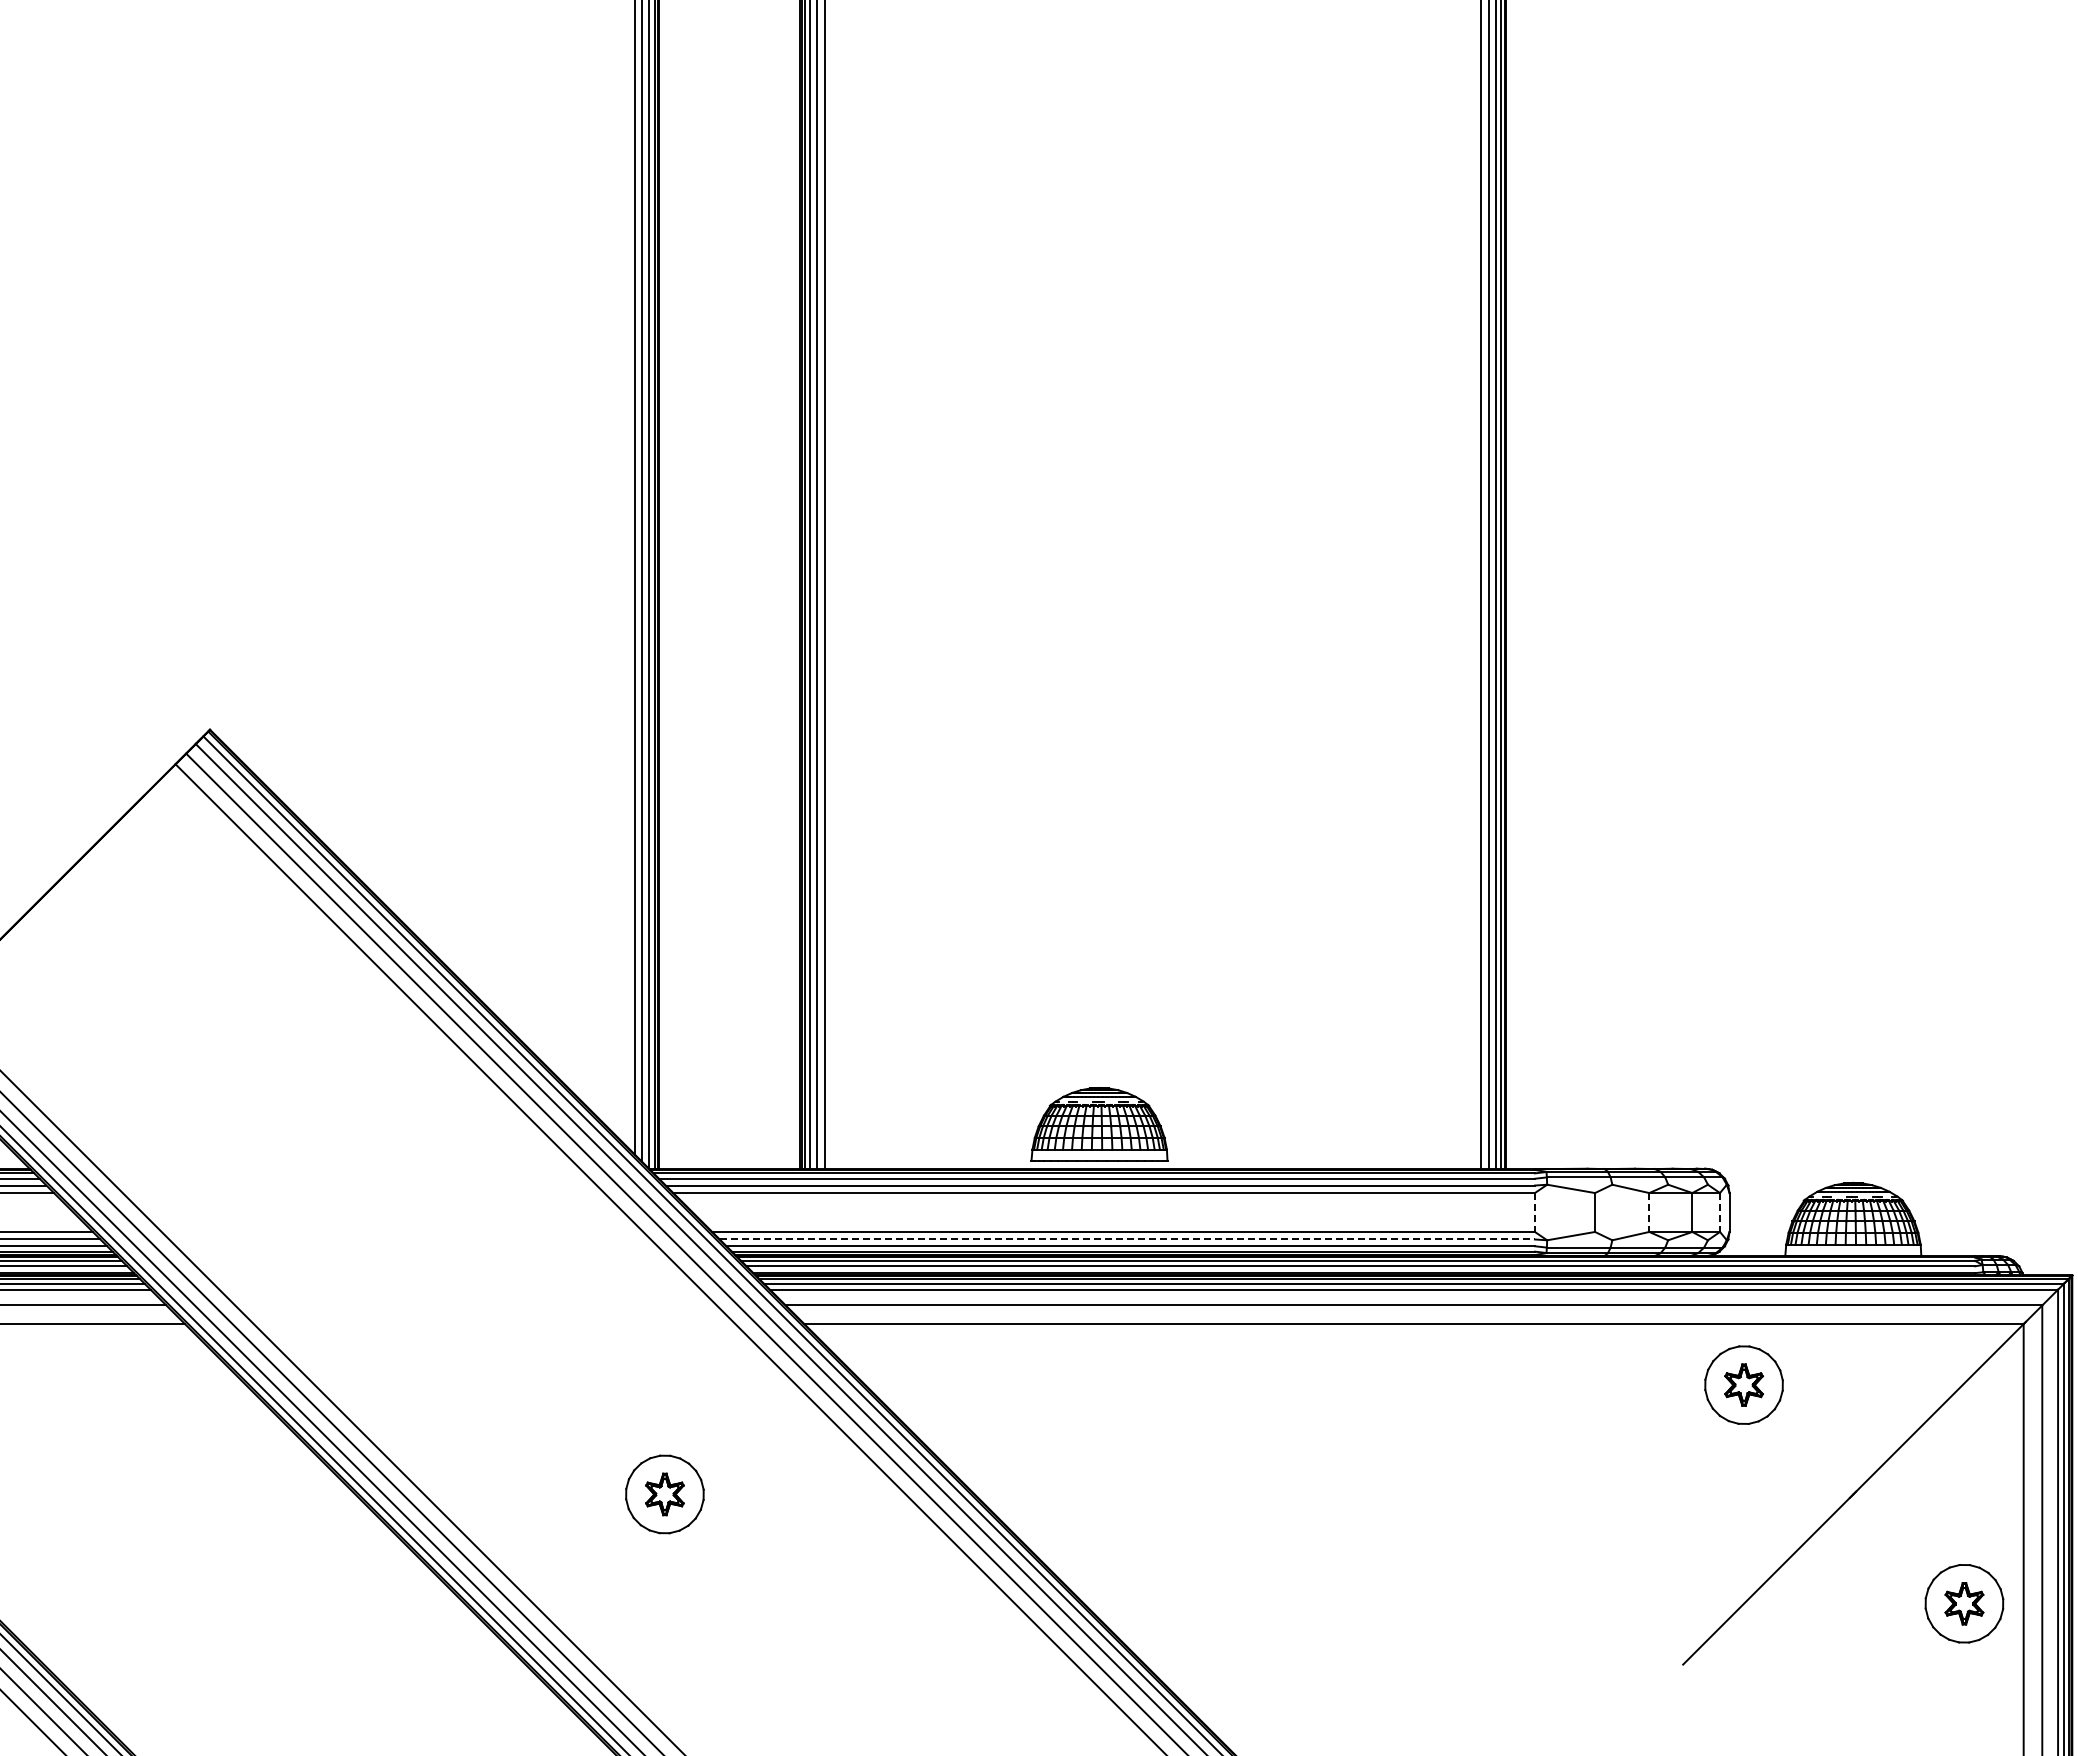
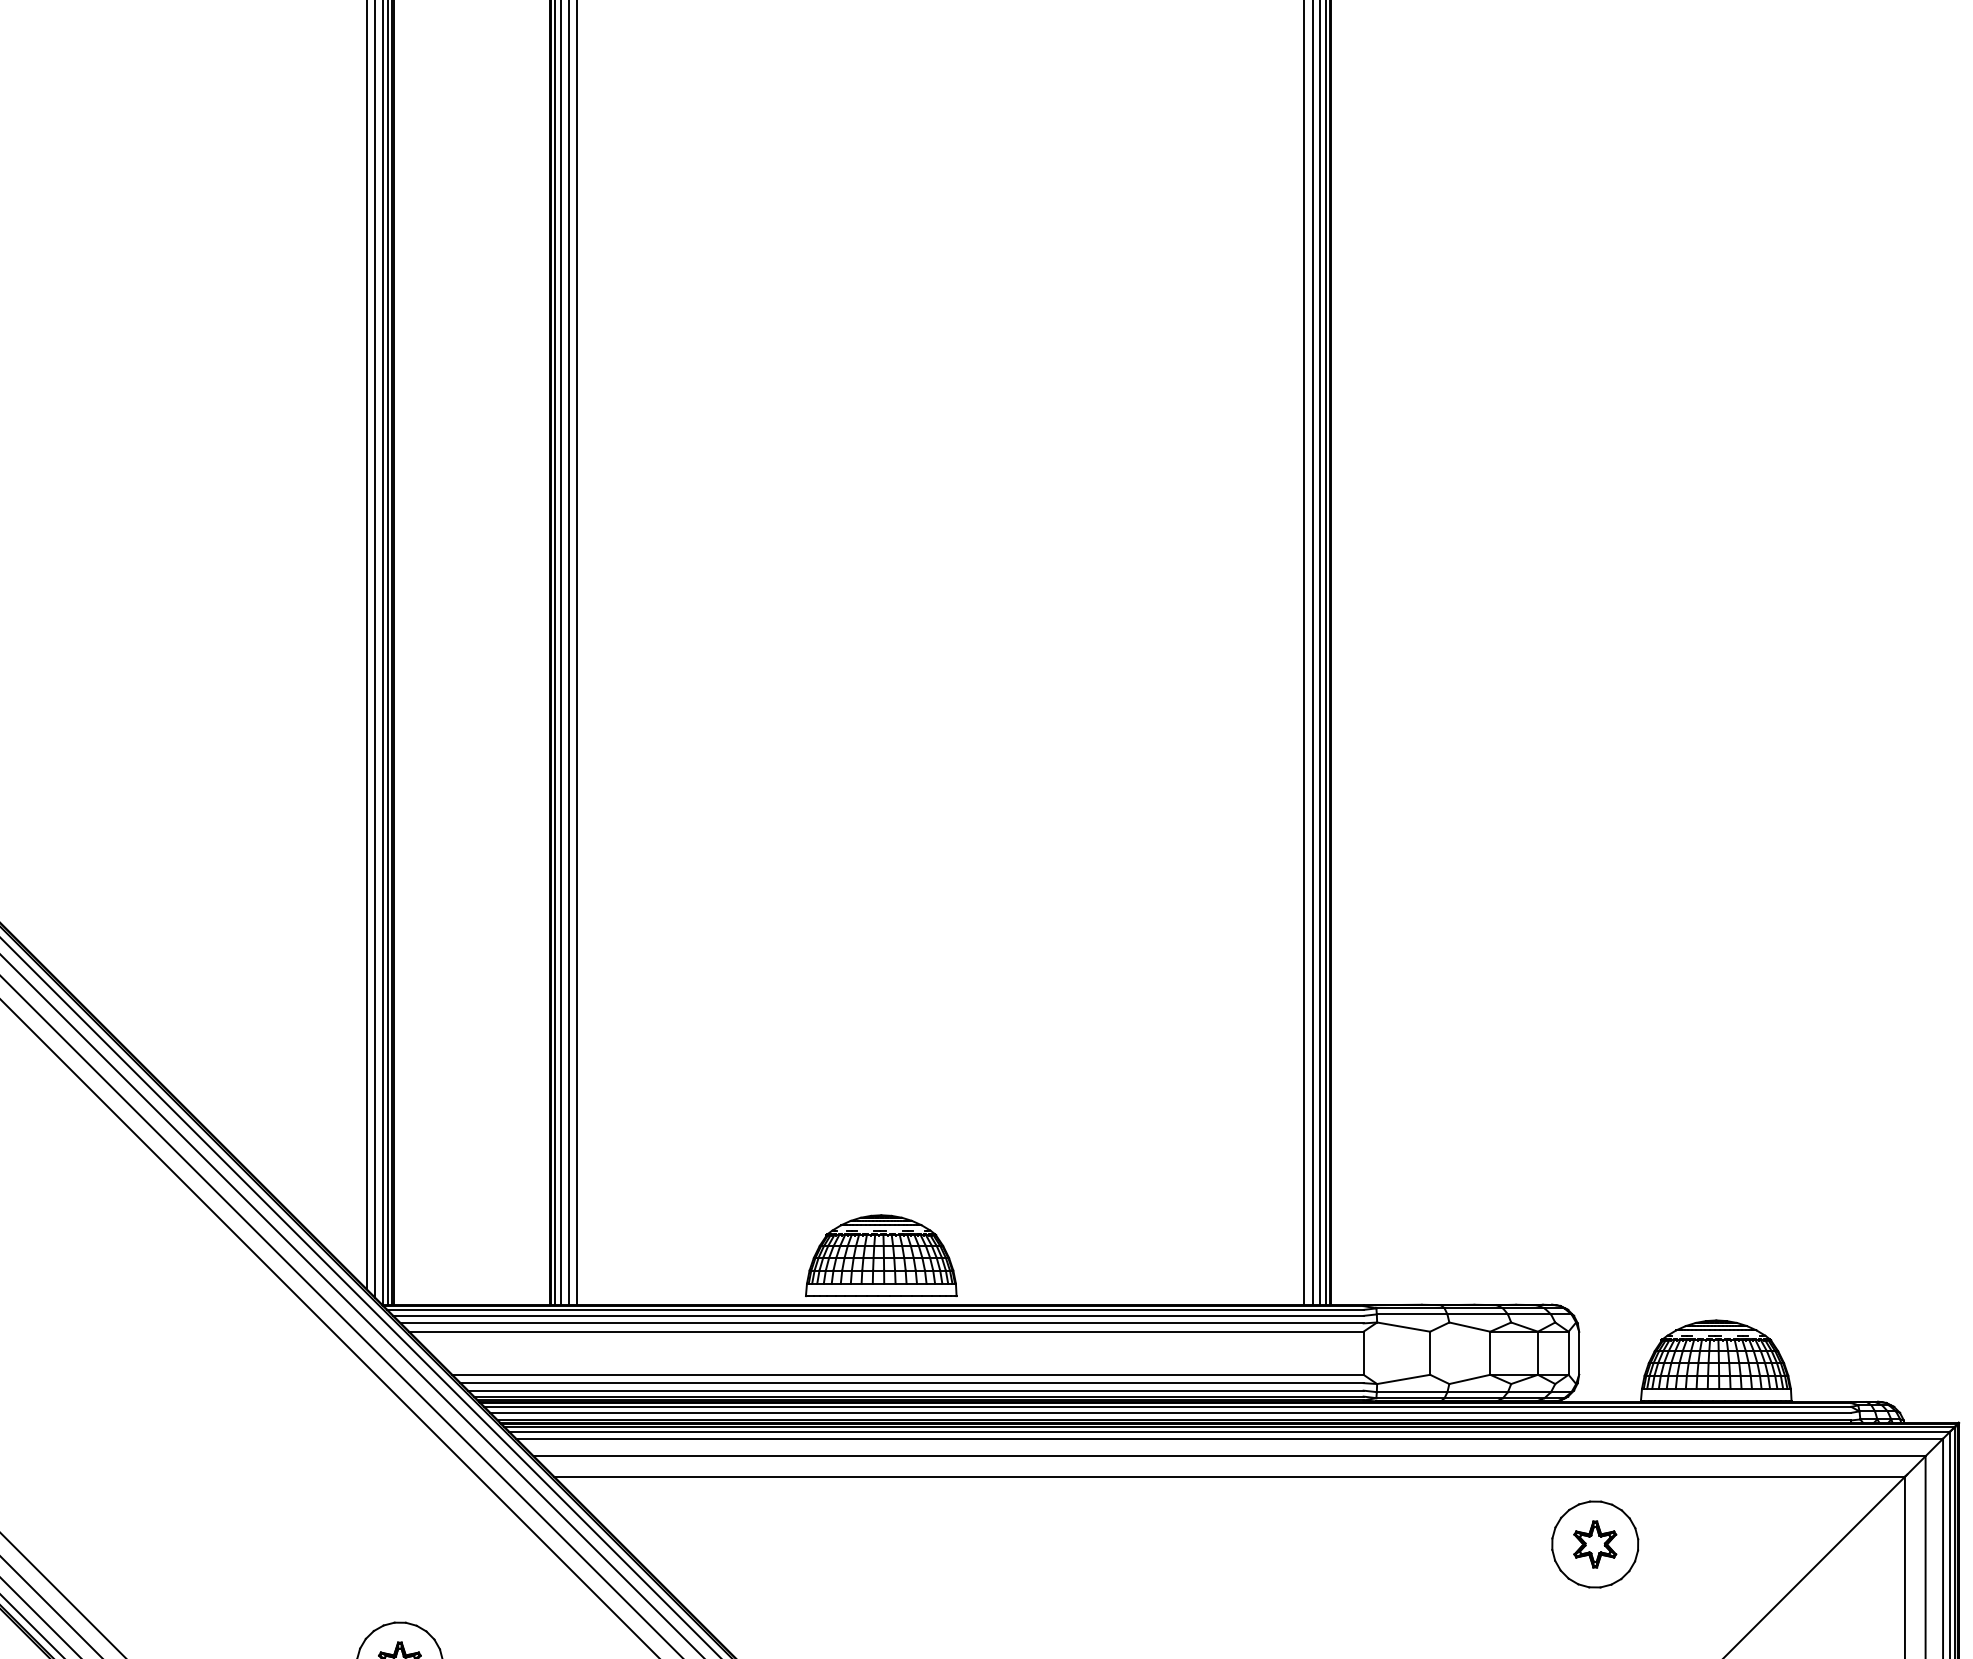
line: (1534, 1213) -> (1363, 1354), dashed -> solid
line: (1649, 1213) -> (1490, 1354), dashed -> solid
line: (1720, 1213) -> (1569, 1354), dashed -> solid
line: (1127, 1239) -> (912, 1383), dashed -> solid

